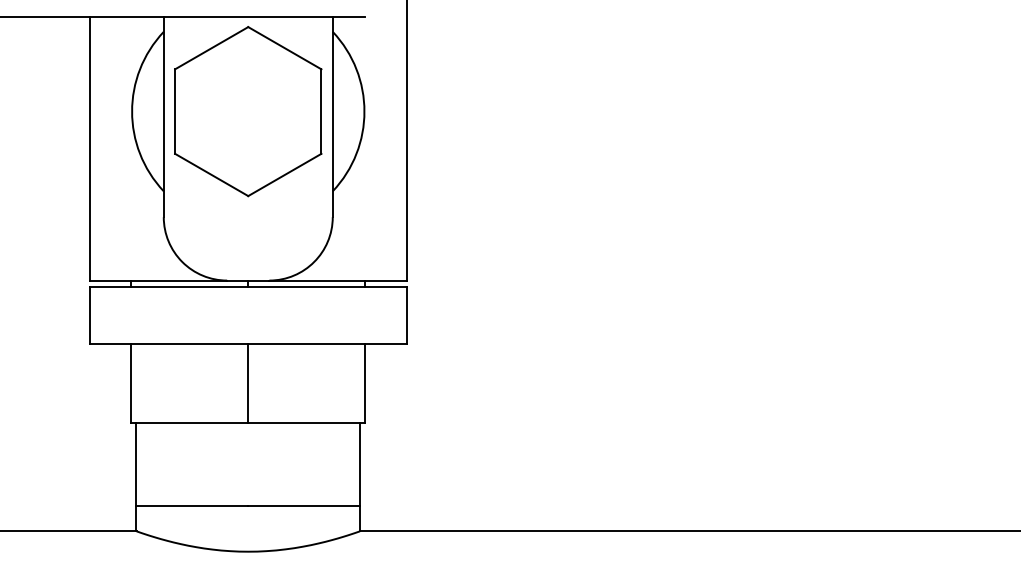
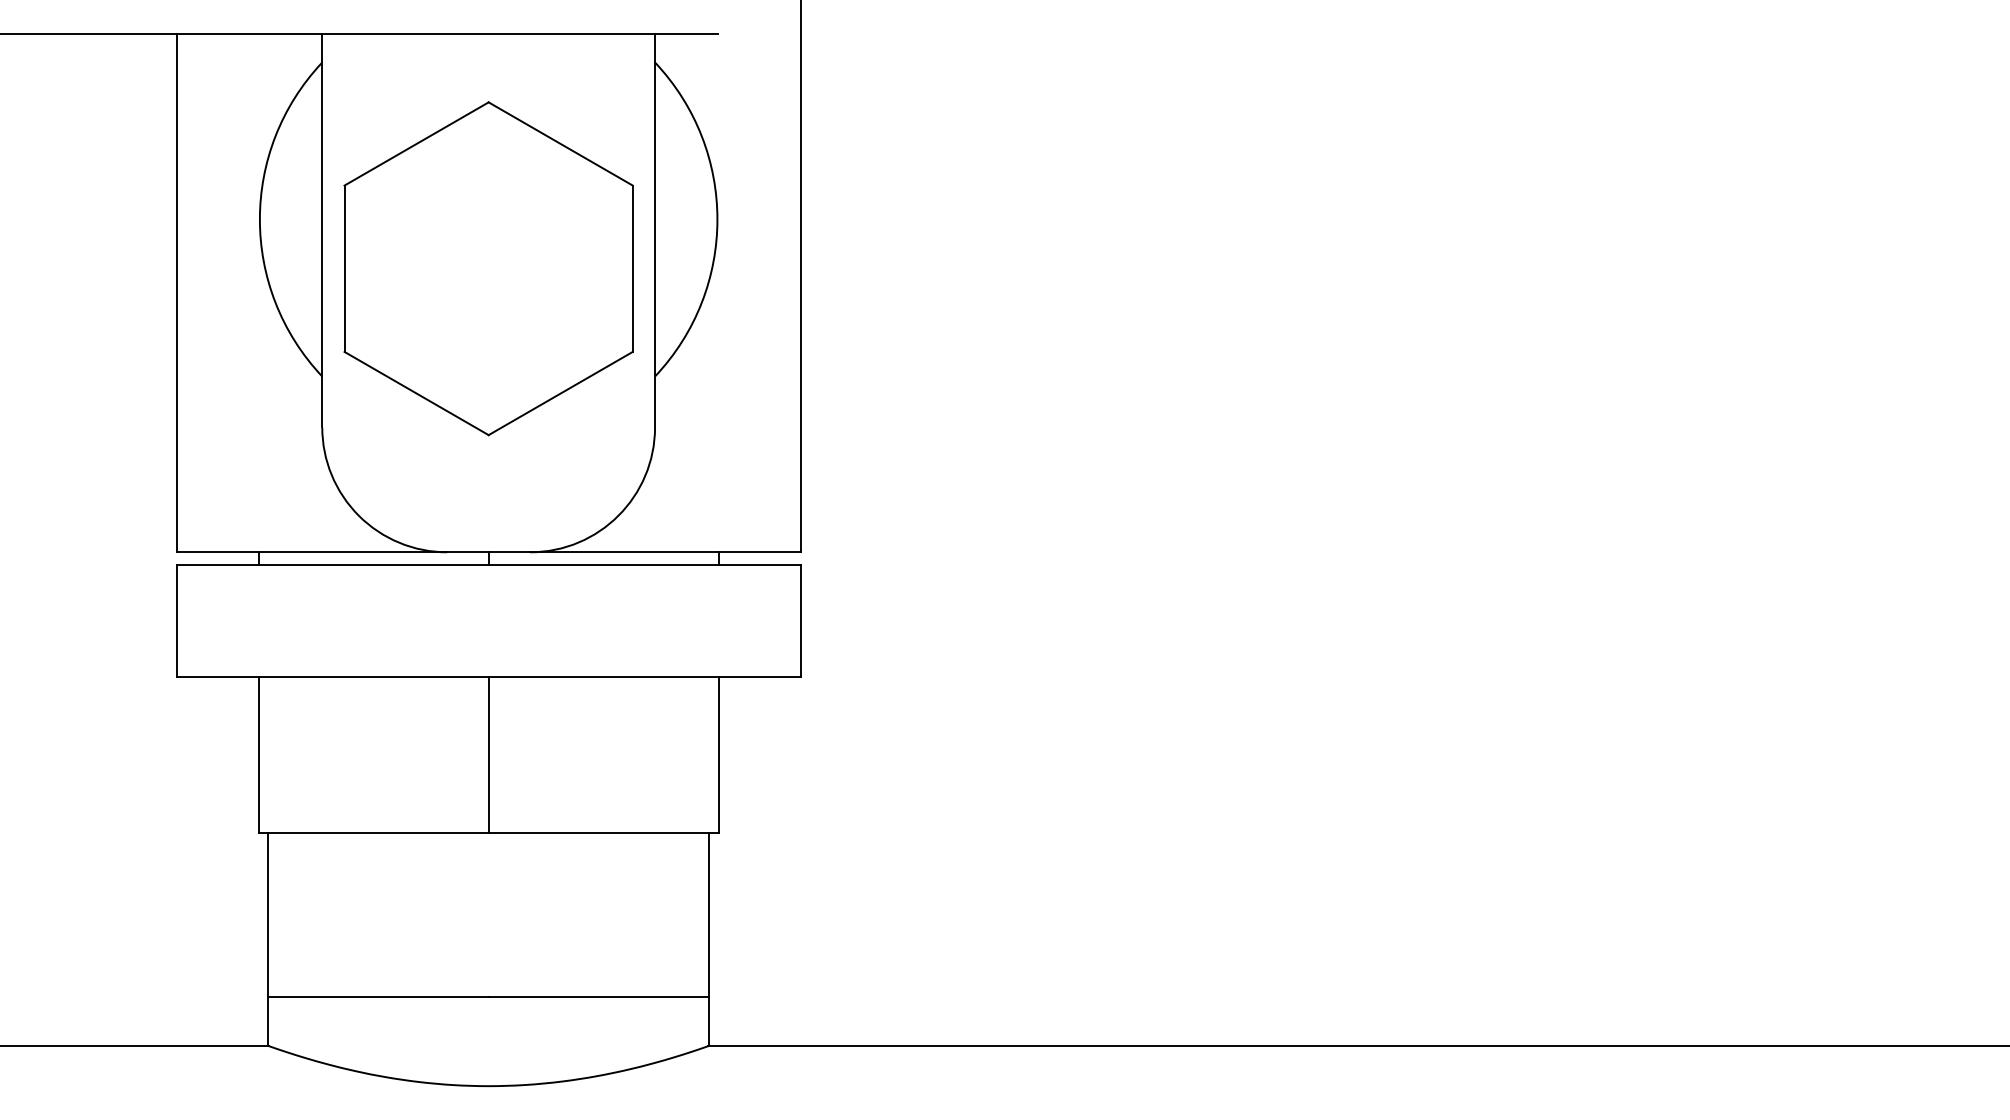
part: (248, 111) -> (489, 268), moved

